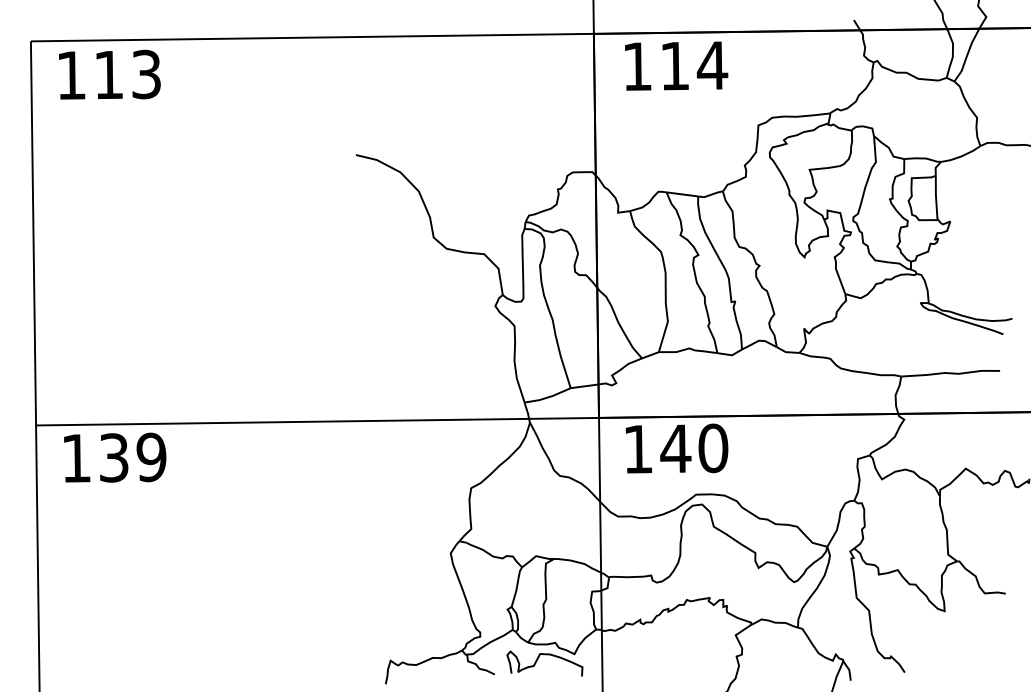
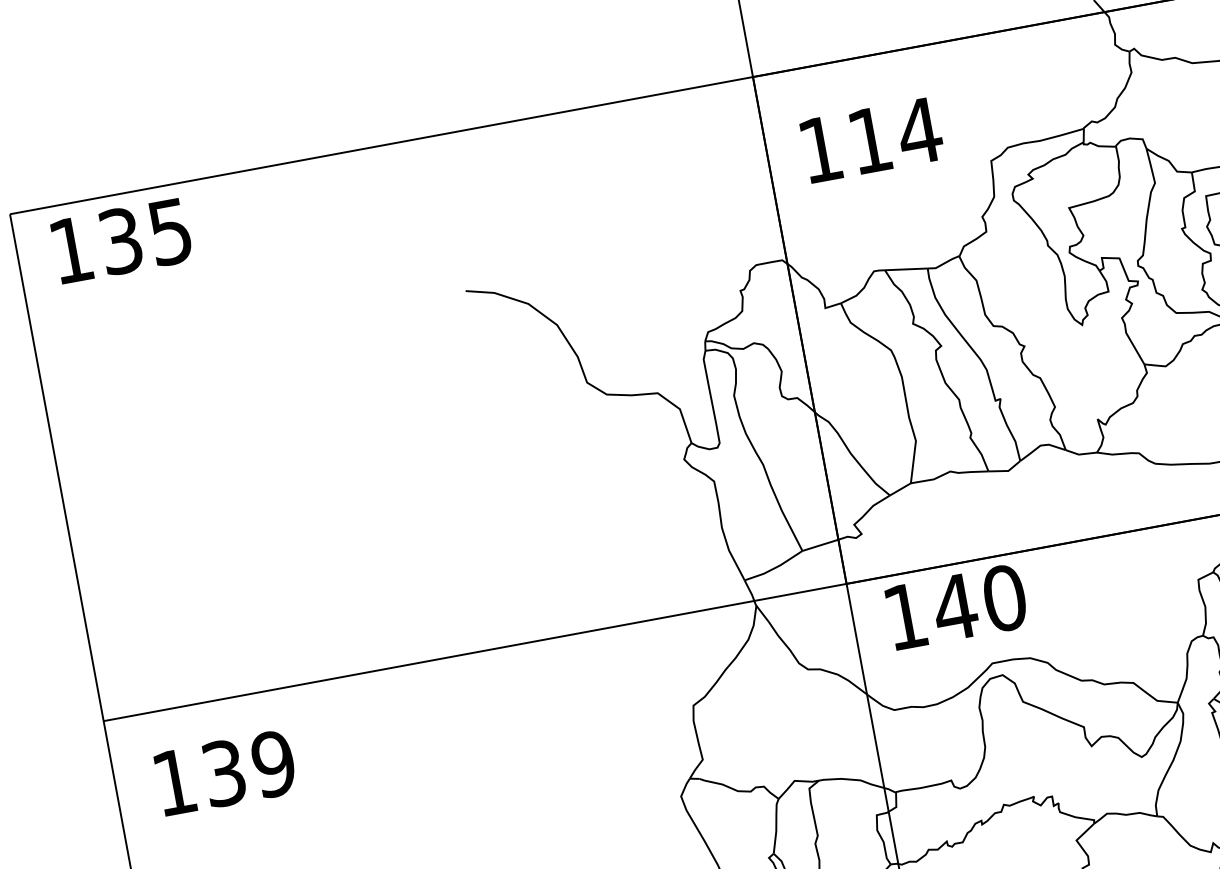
text: (676, 65) -> (871, 139), moved
text: (127, 74) -> (145, 236), 113 -> 135
text: (115, 457) -> (226, 772), moved

